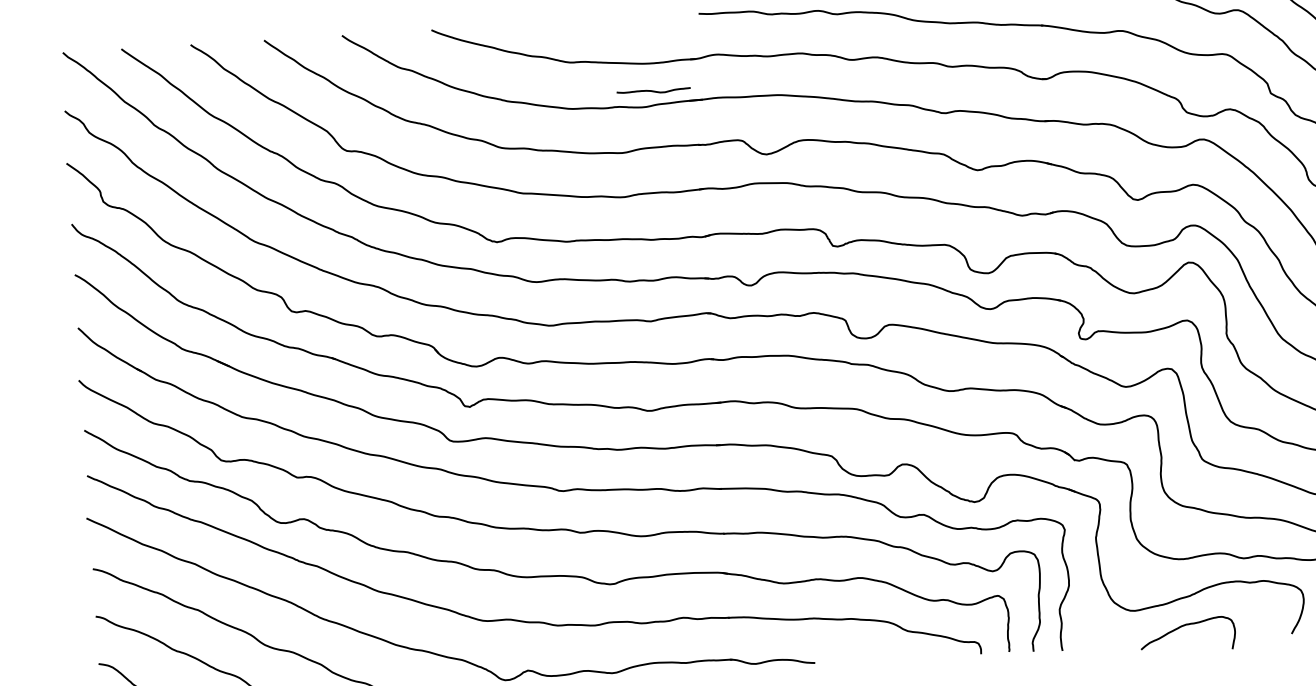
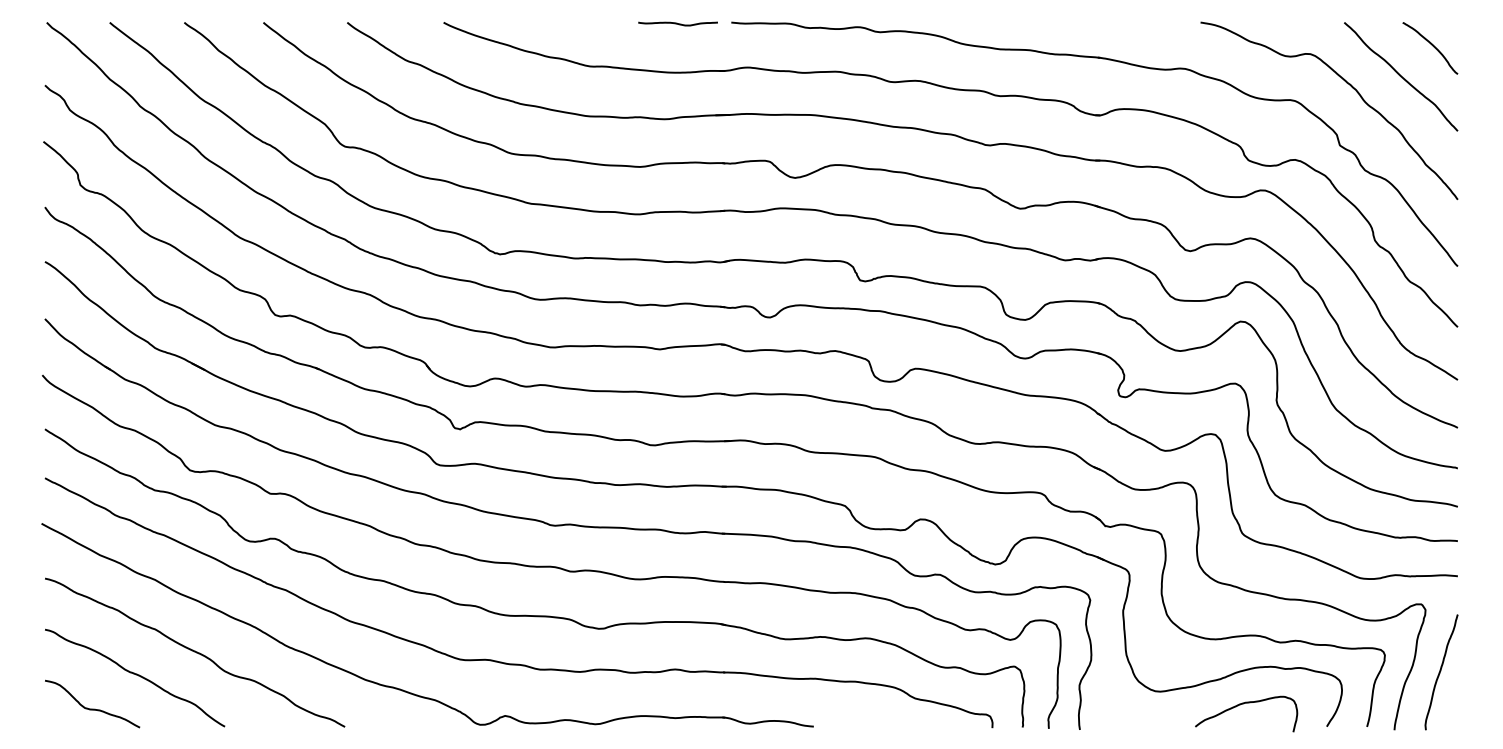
curve: (653, 91) -> (677, 23), moved
curve: (1184, 626) -> (1243, 704), moved

